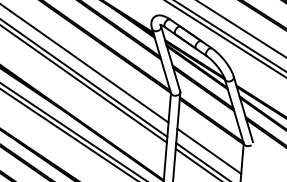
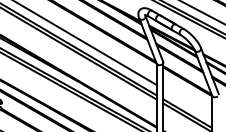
line: (209, 150) -> (187, 102), removed

